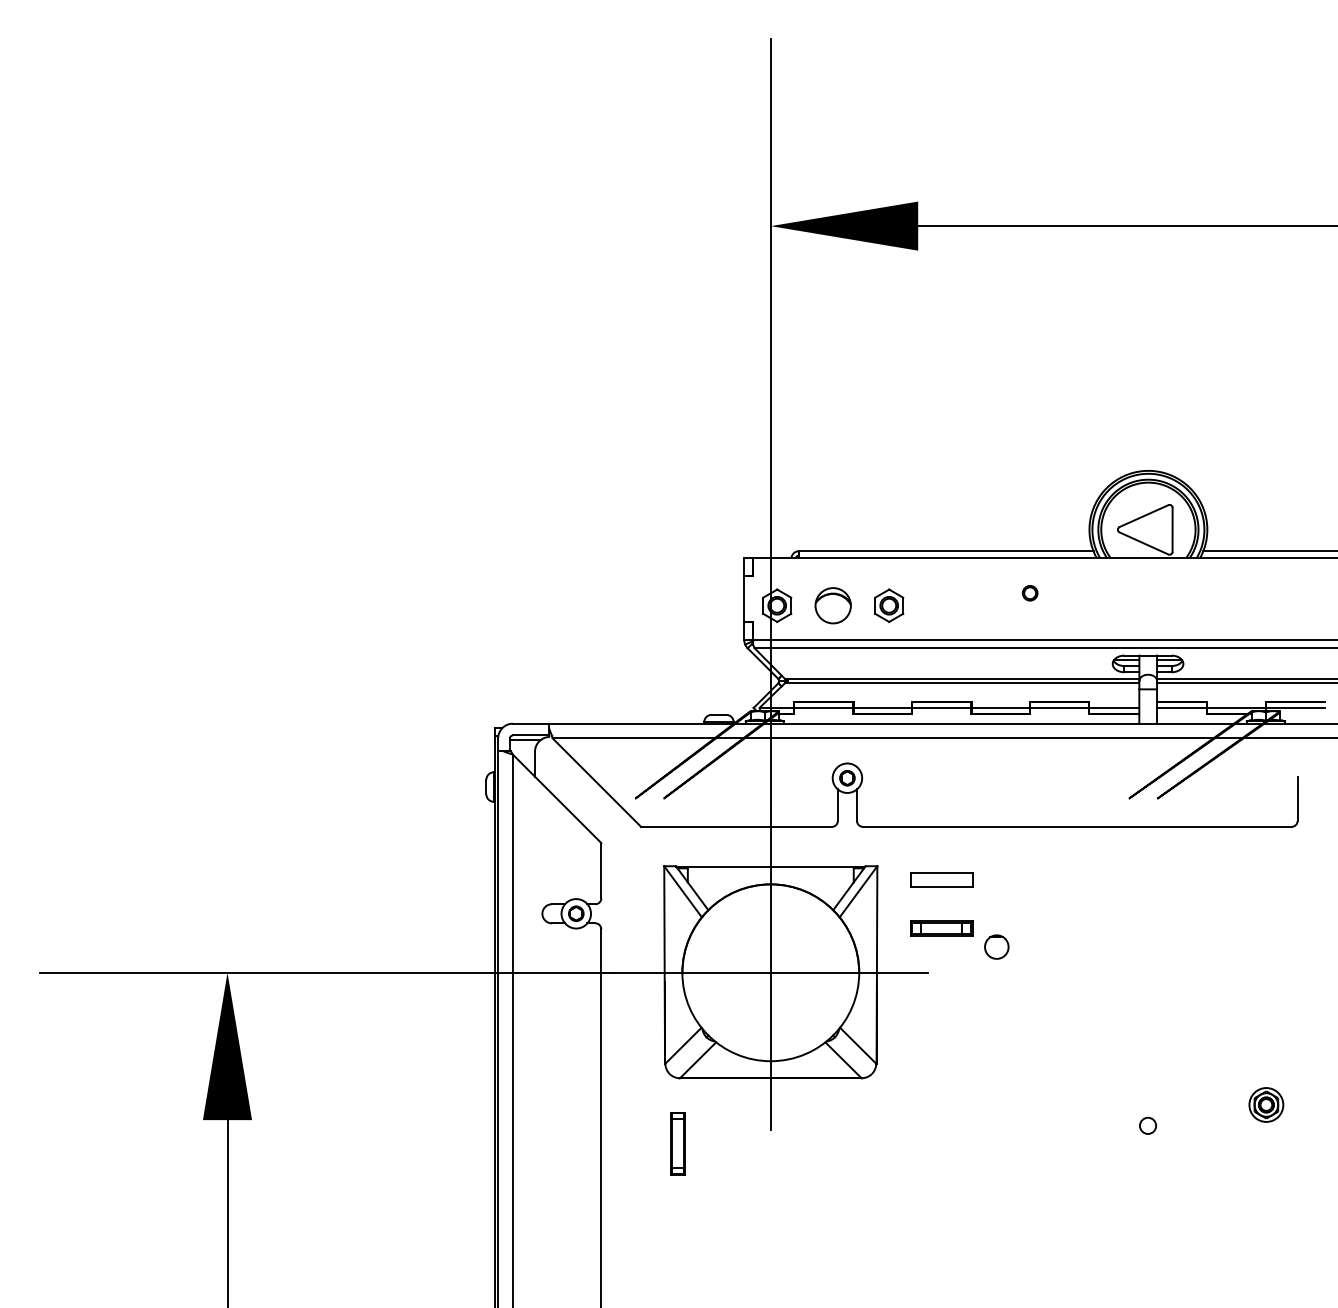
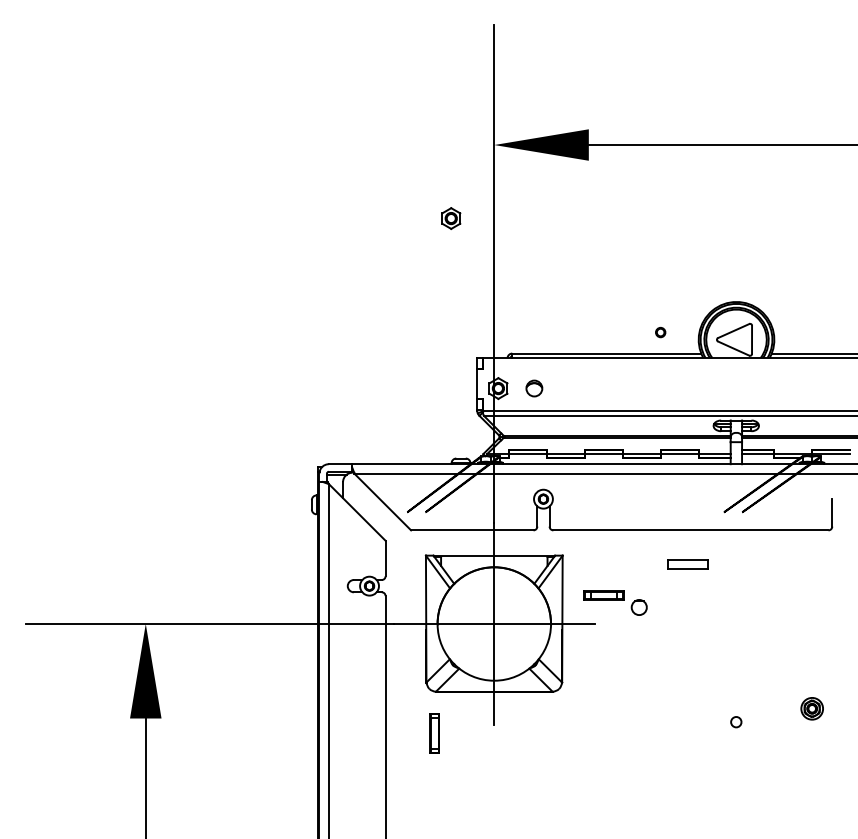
part: (1029, 593) -> (660, 332), moved
part: (833, 605) -> (534, 388), size x0.7
part: (889, 605) -> (451, 218), moved
part: (941, 880) -> (687, 564), moved

